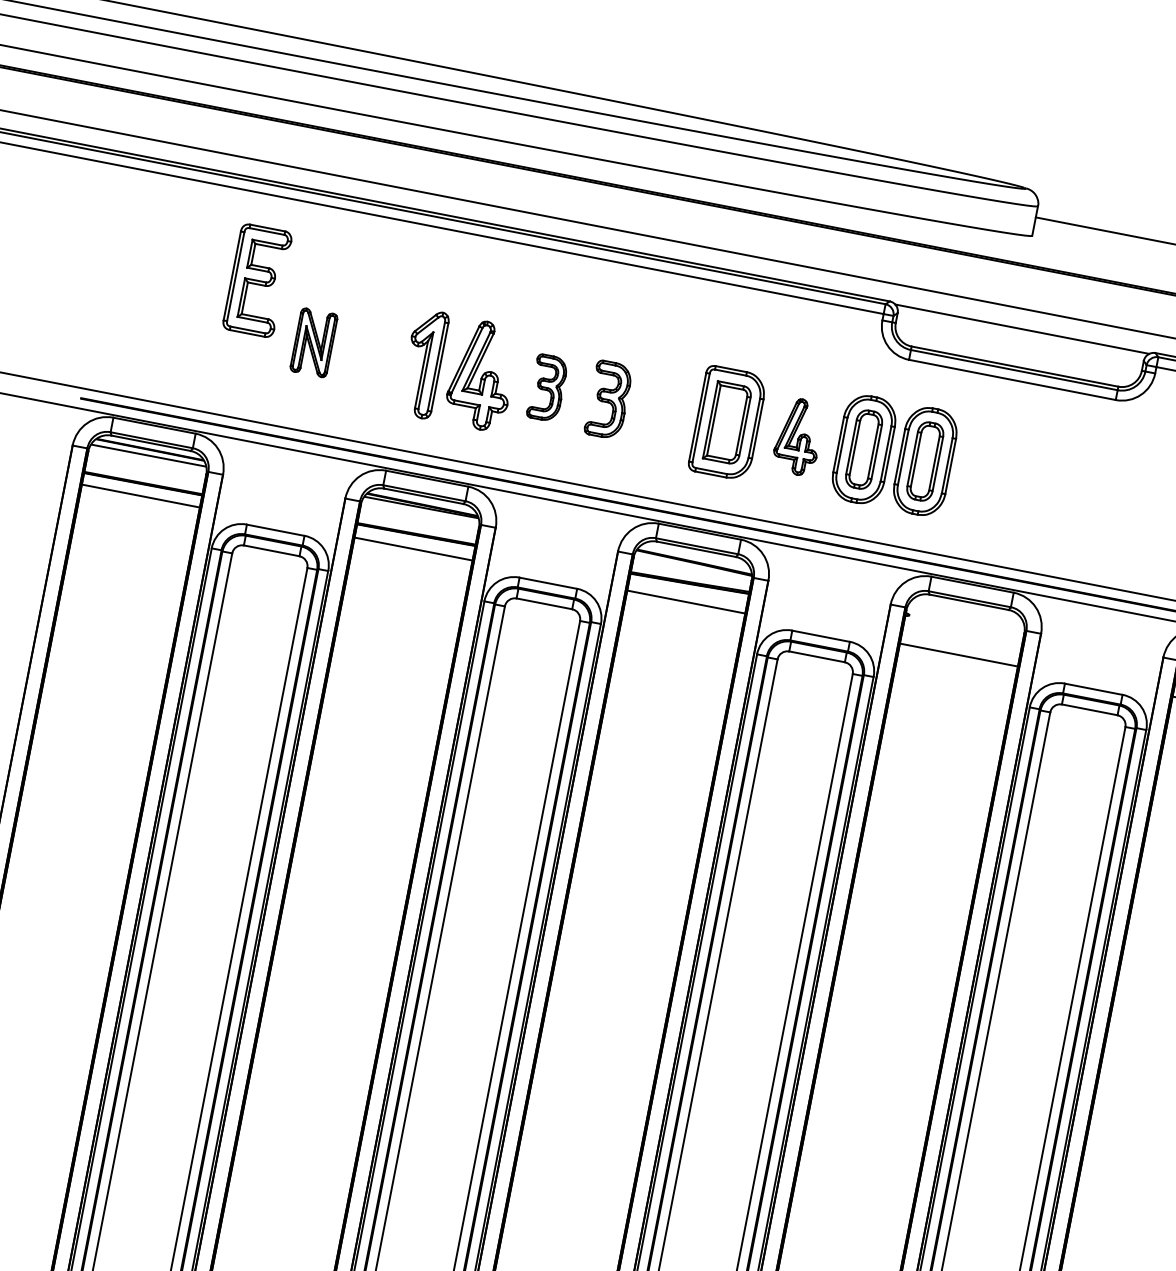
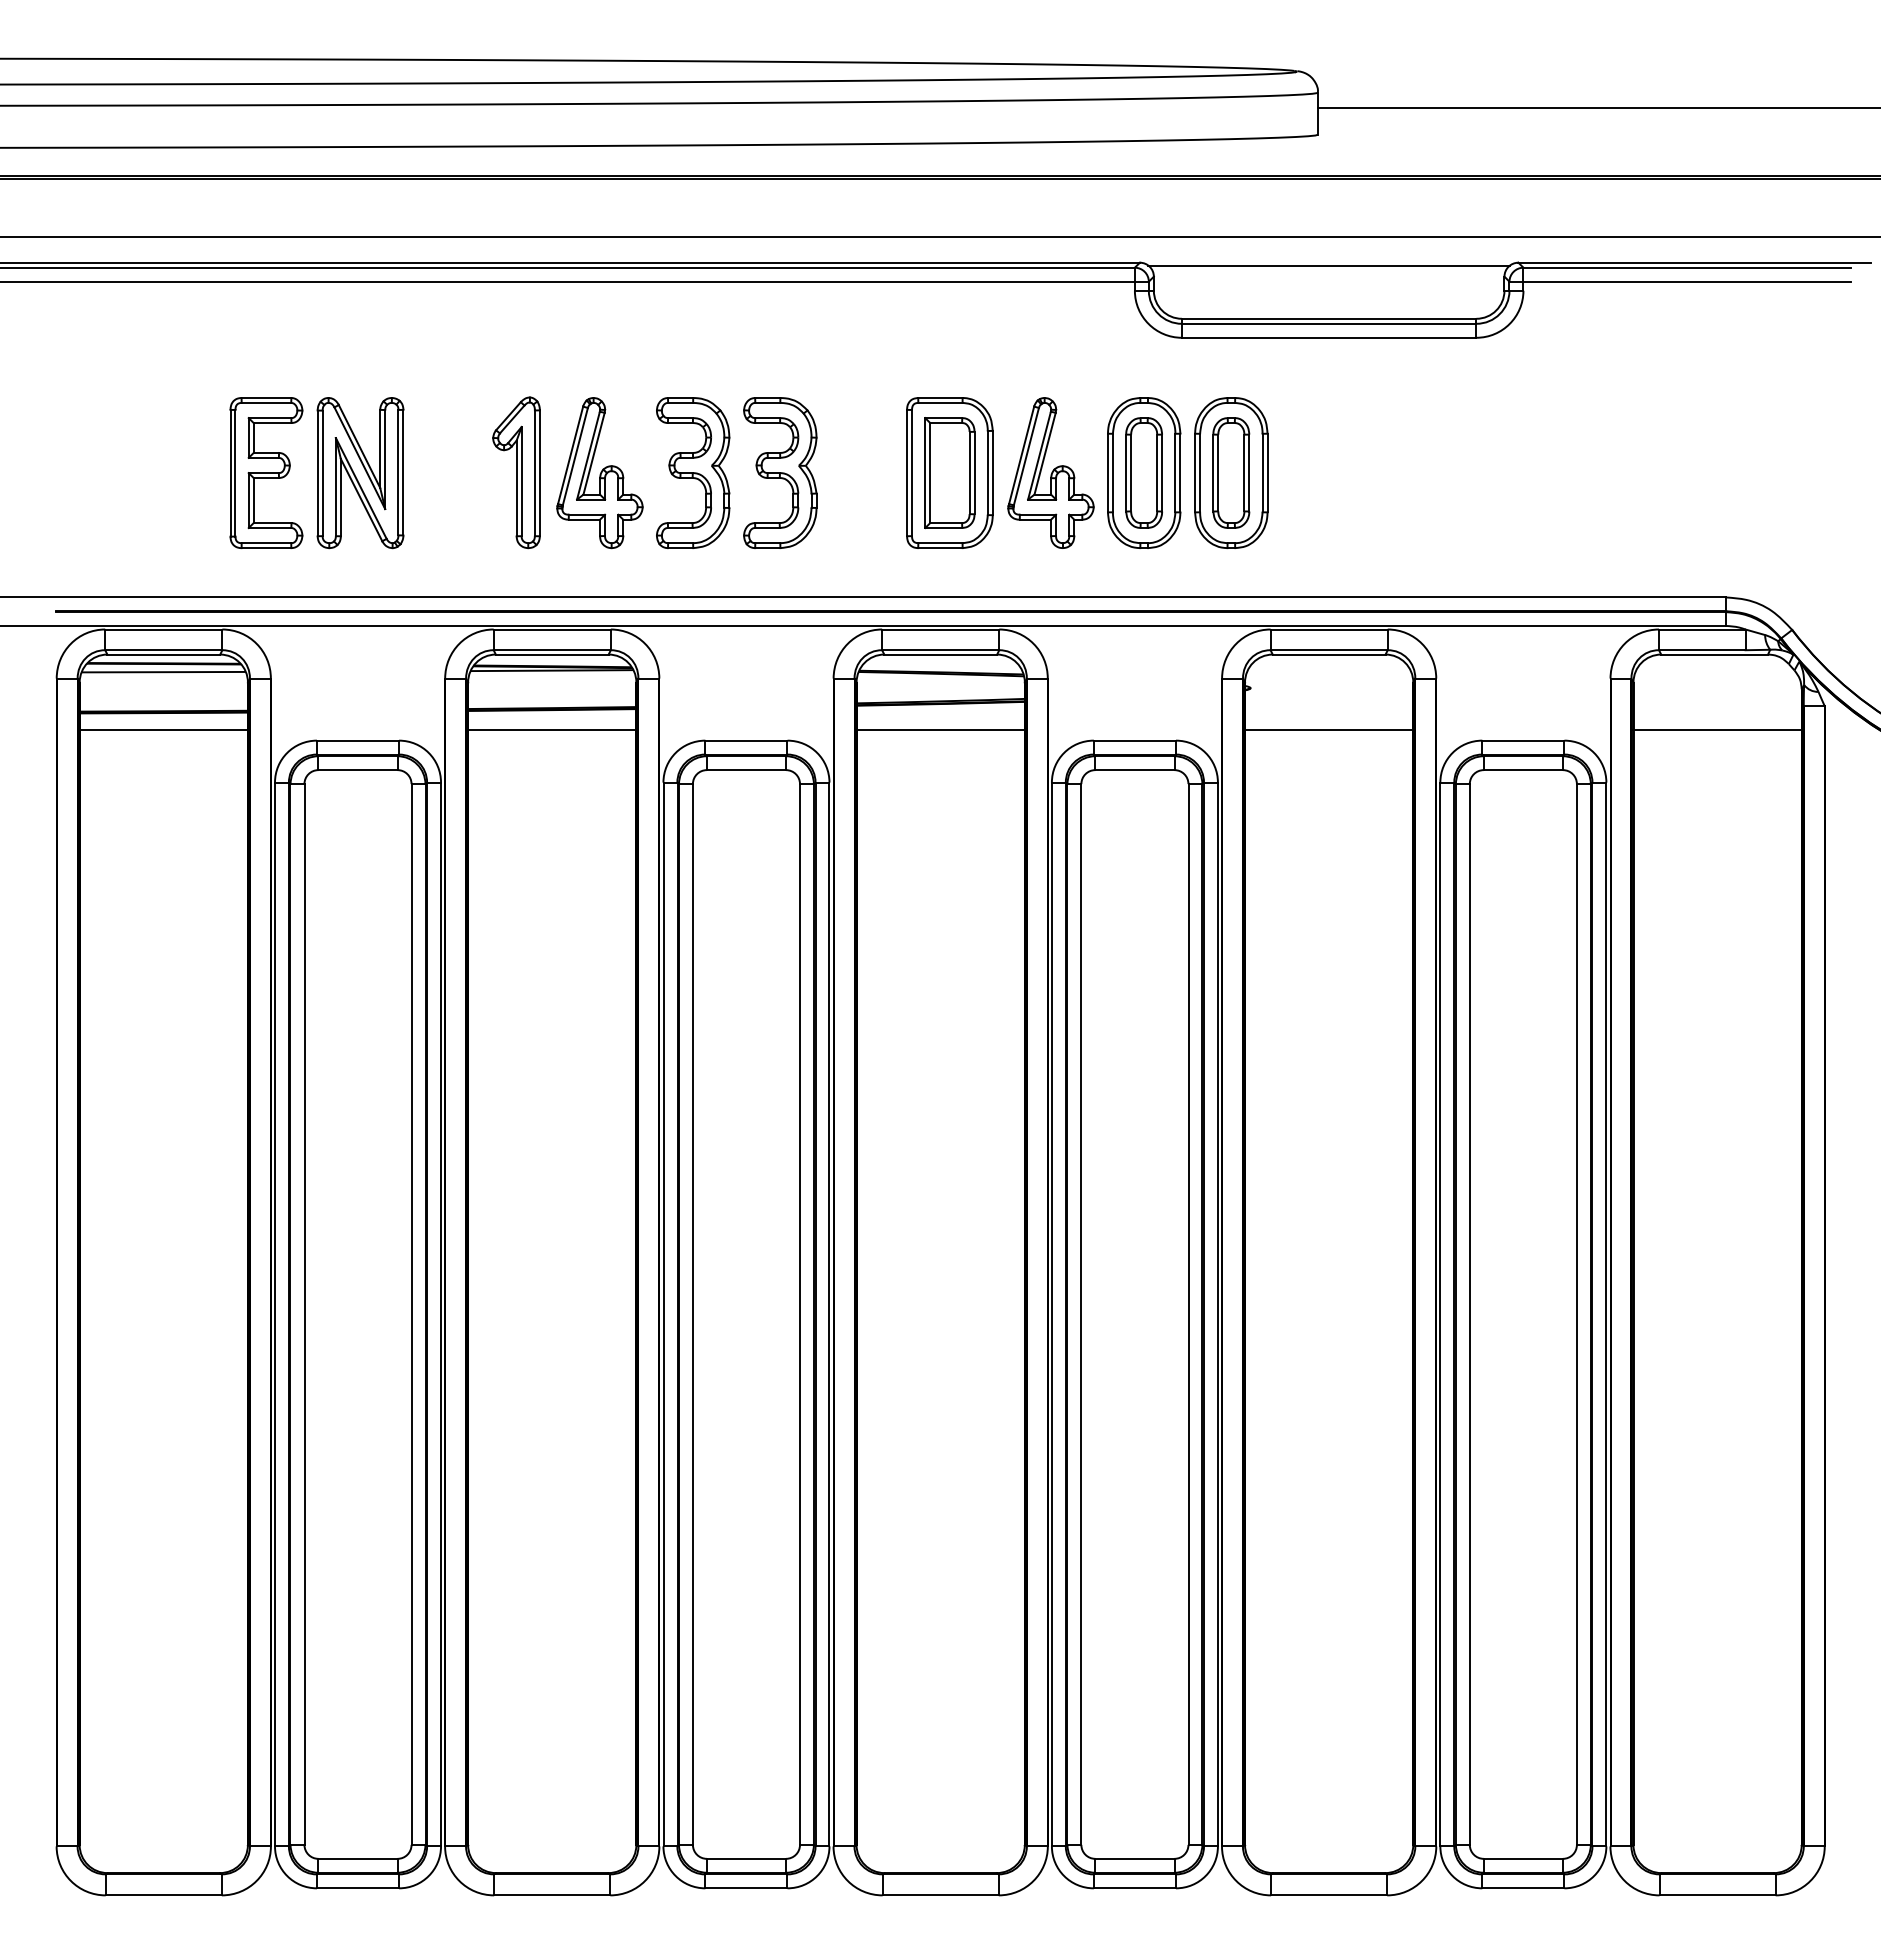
part: (257, 280) -> (266, 472), moved
part: (313, 343) -> (360, 473), size x1.67
part: (547, 387) -> (693, 472), size x1.67
part: (608, 399) -> (780, 472), size x1.43
part: (798, 436) -> (1050, 472), size x1.43

